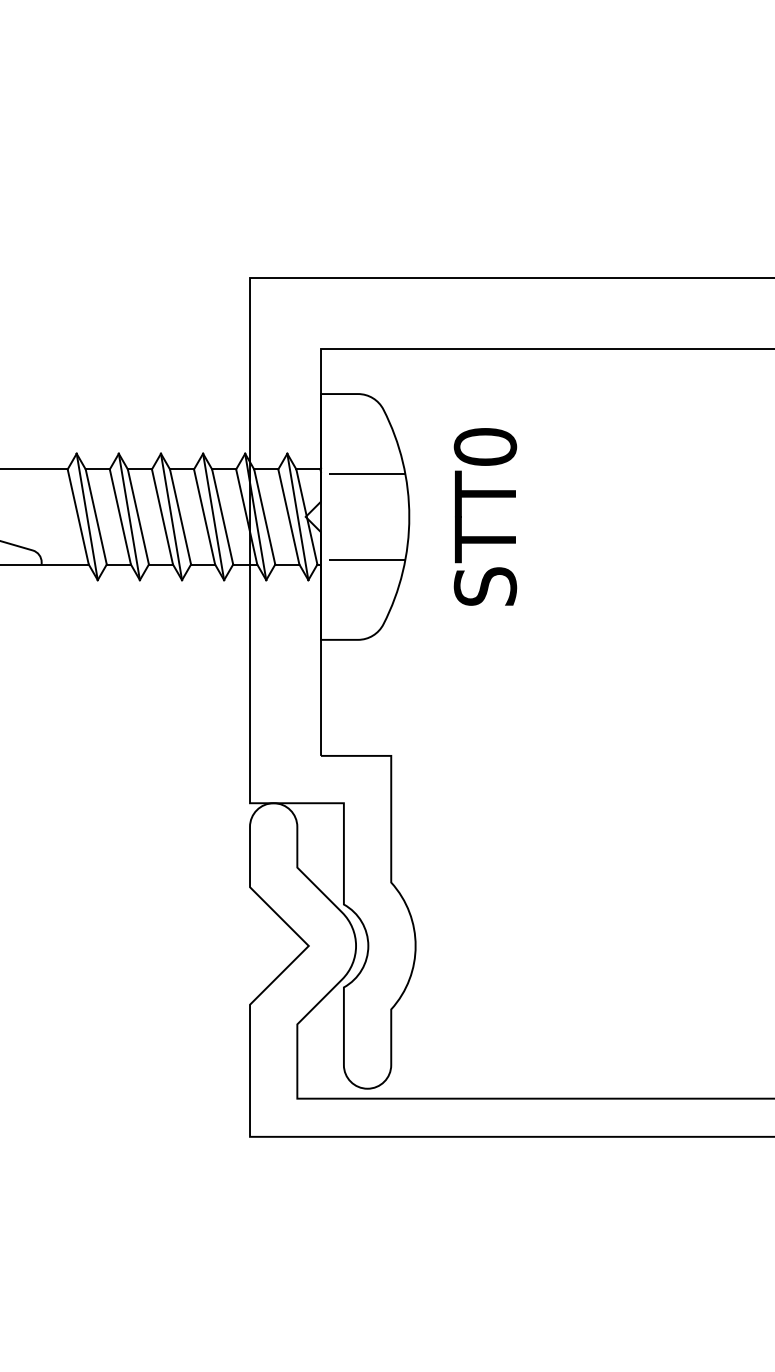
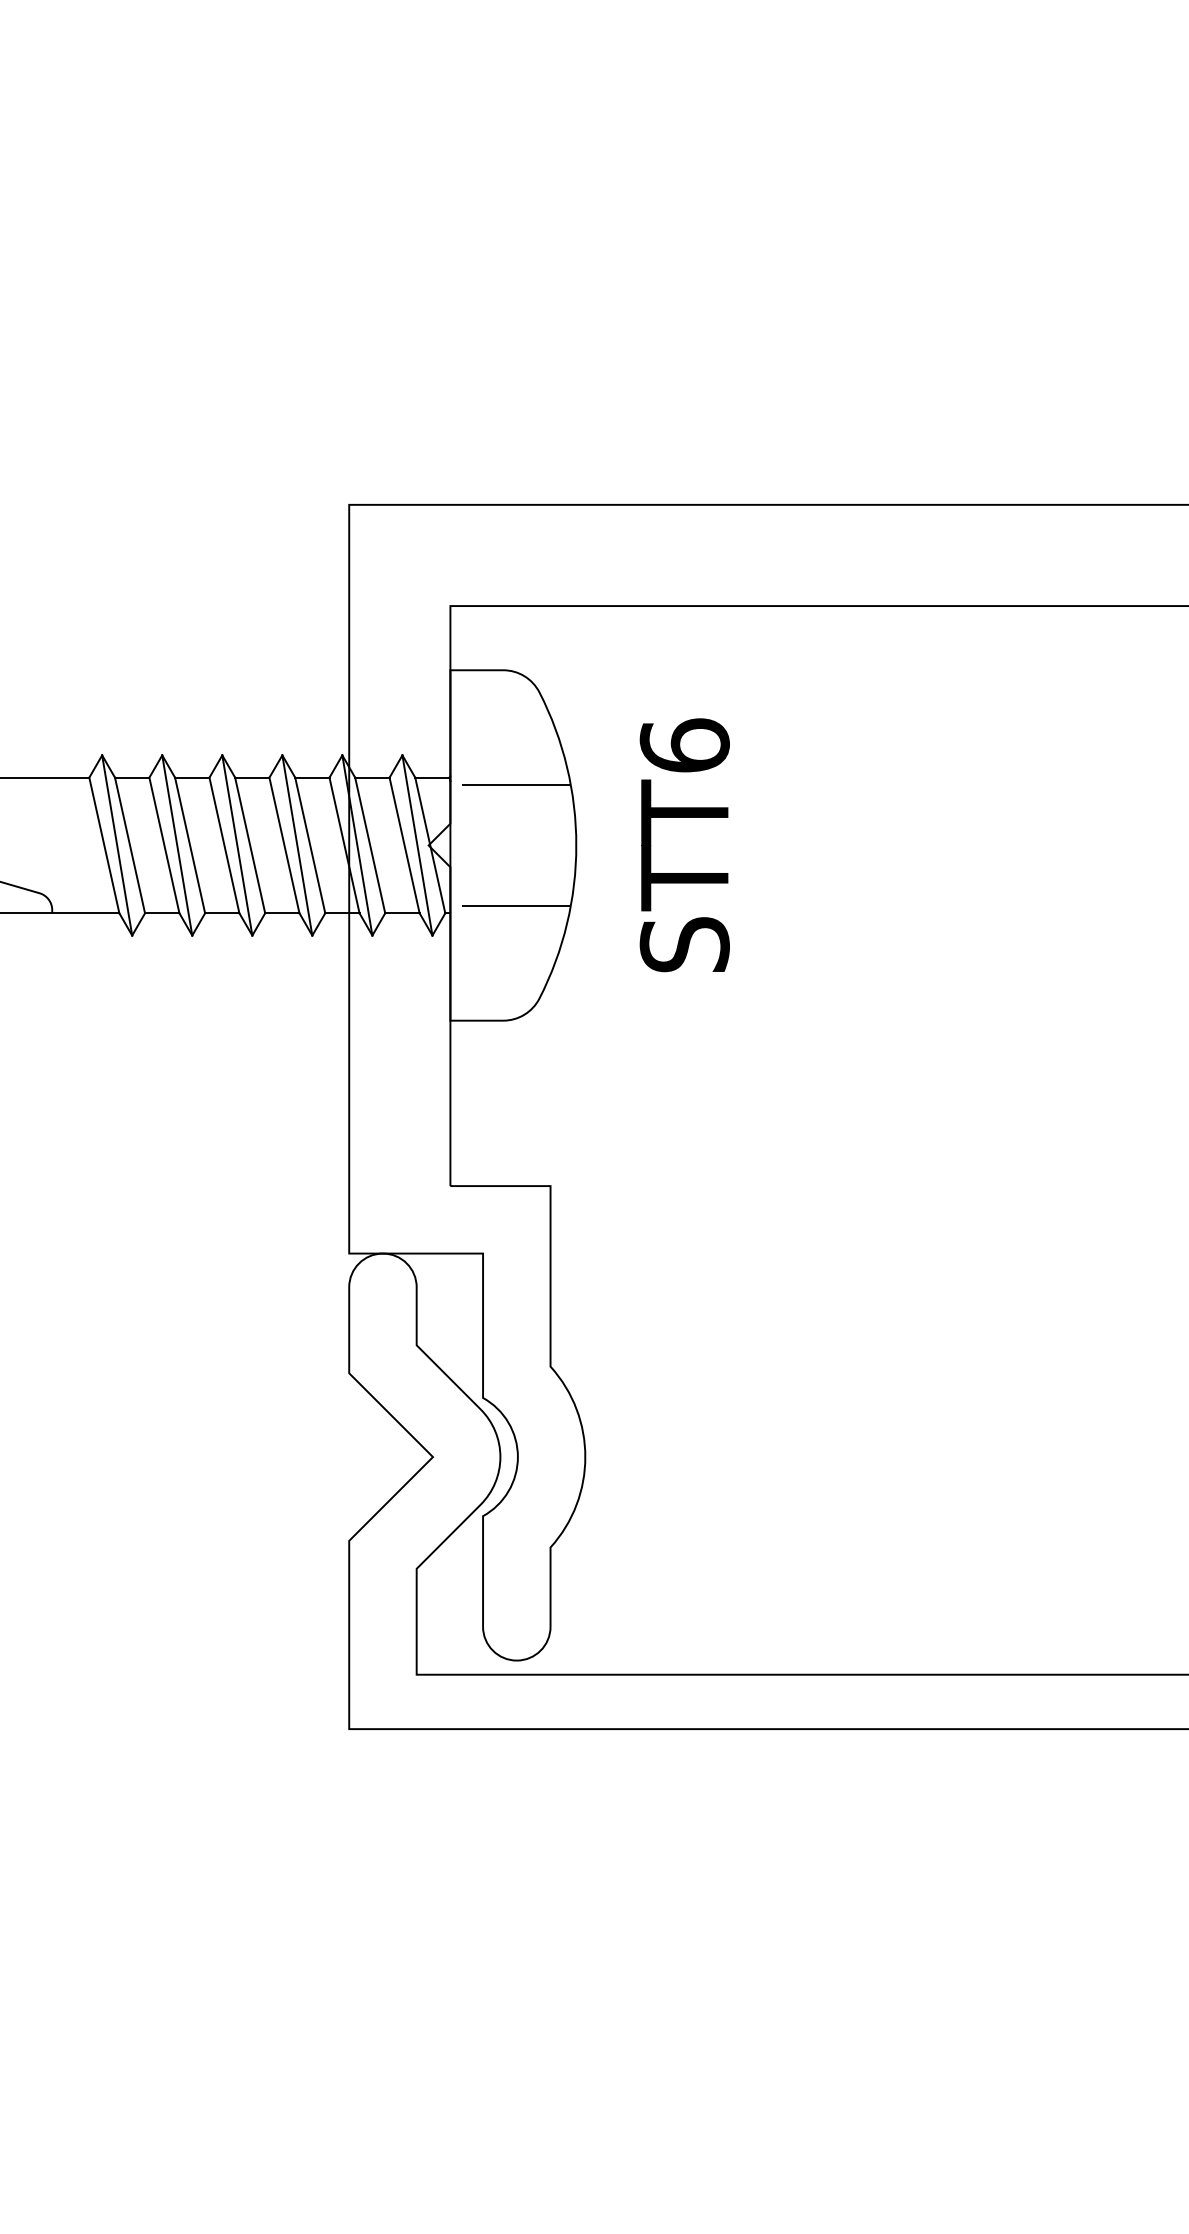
text: (485, 446) -> (684, 745), STT0 -> STT6

